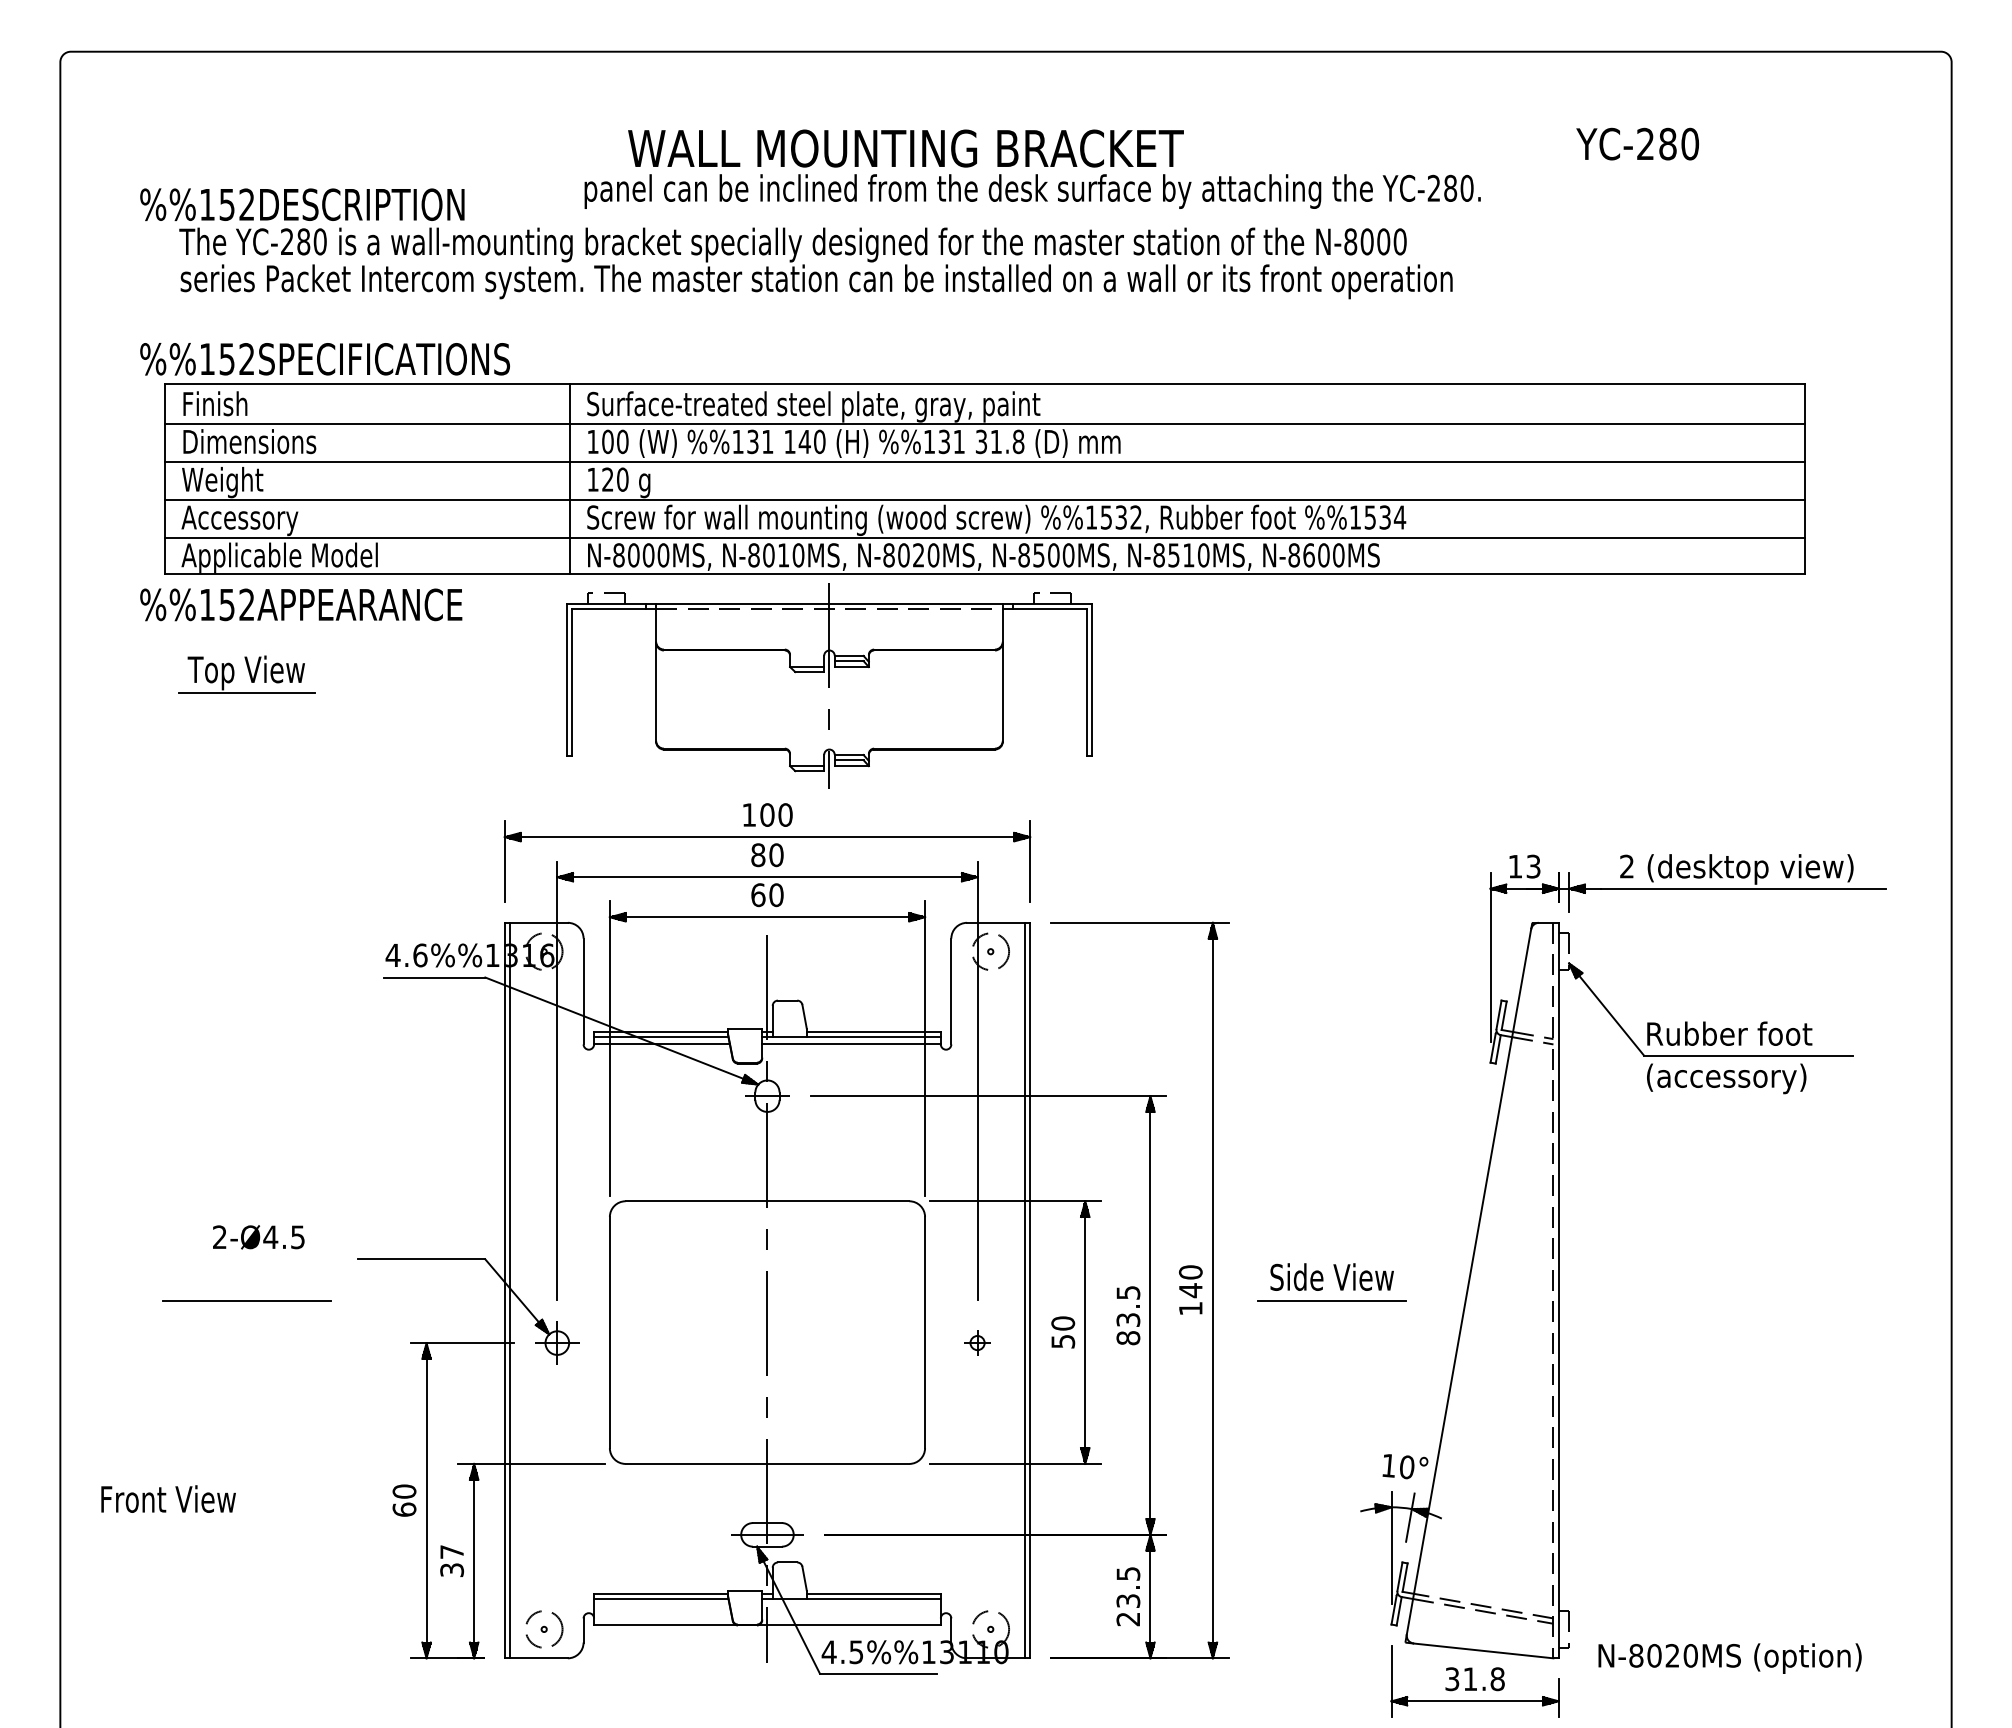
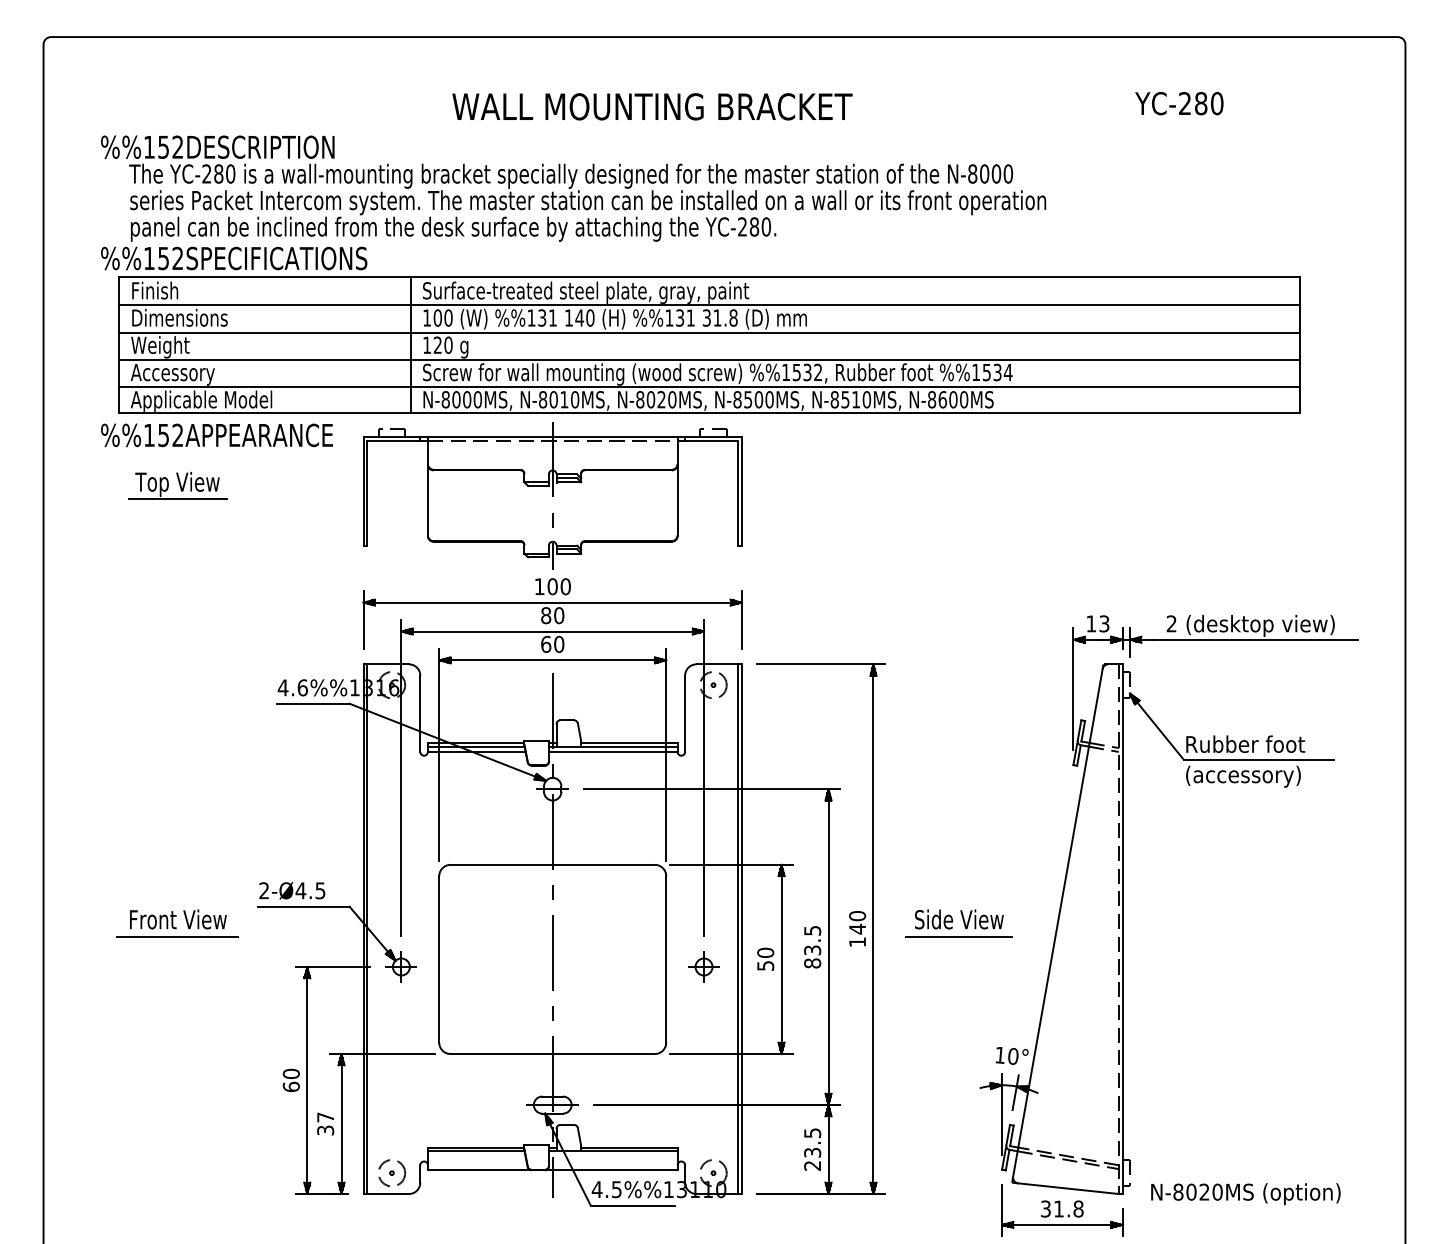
text: (1032, 191) -> (453, 229), moved
part: (829, 685) -> (552, 495), moved
text: (258, 1237) -> (292, 890), moved
part: (977, 1342) -> (703, 966), size x1.67
text: (168, 1498) -> (178, 919), moved

